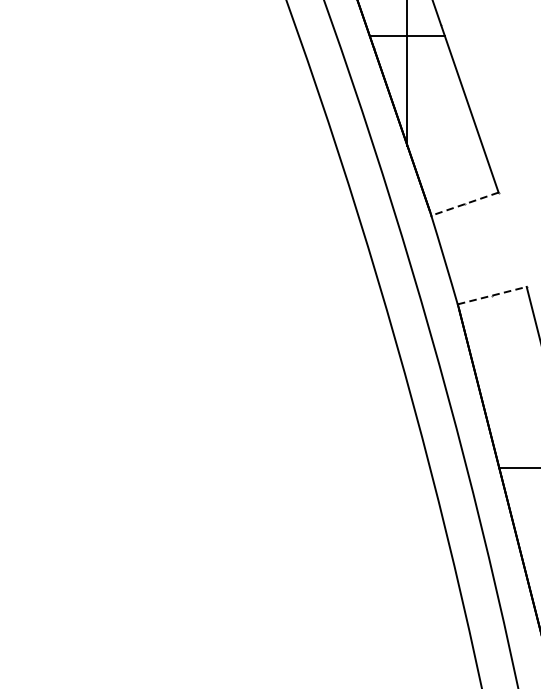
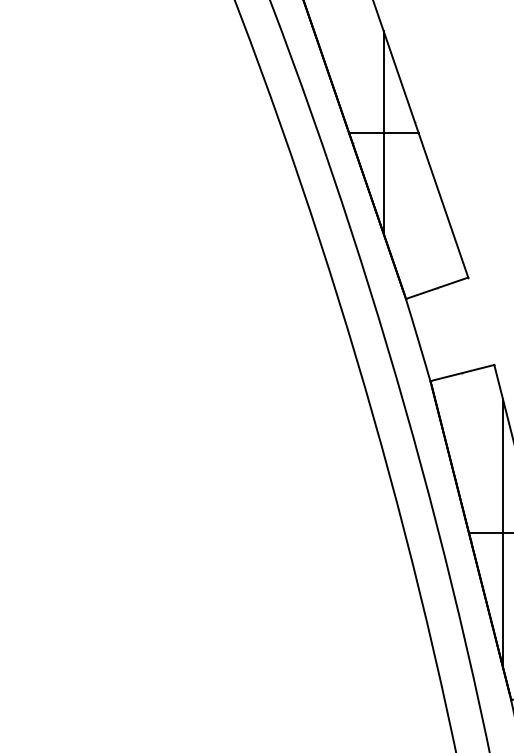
line: (465, 204) -> (437, 288), dashed -> solid
line: (492, 296) -> (462, 373), dashed -> solid
line: (535, 467) -> (502, 532), added

